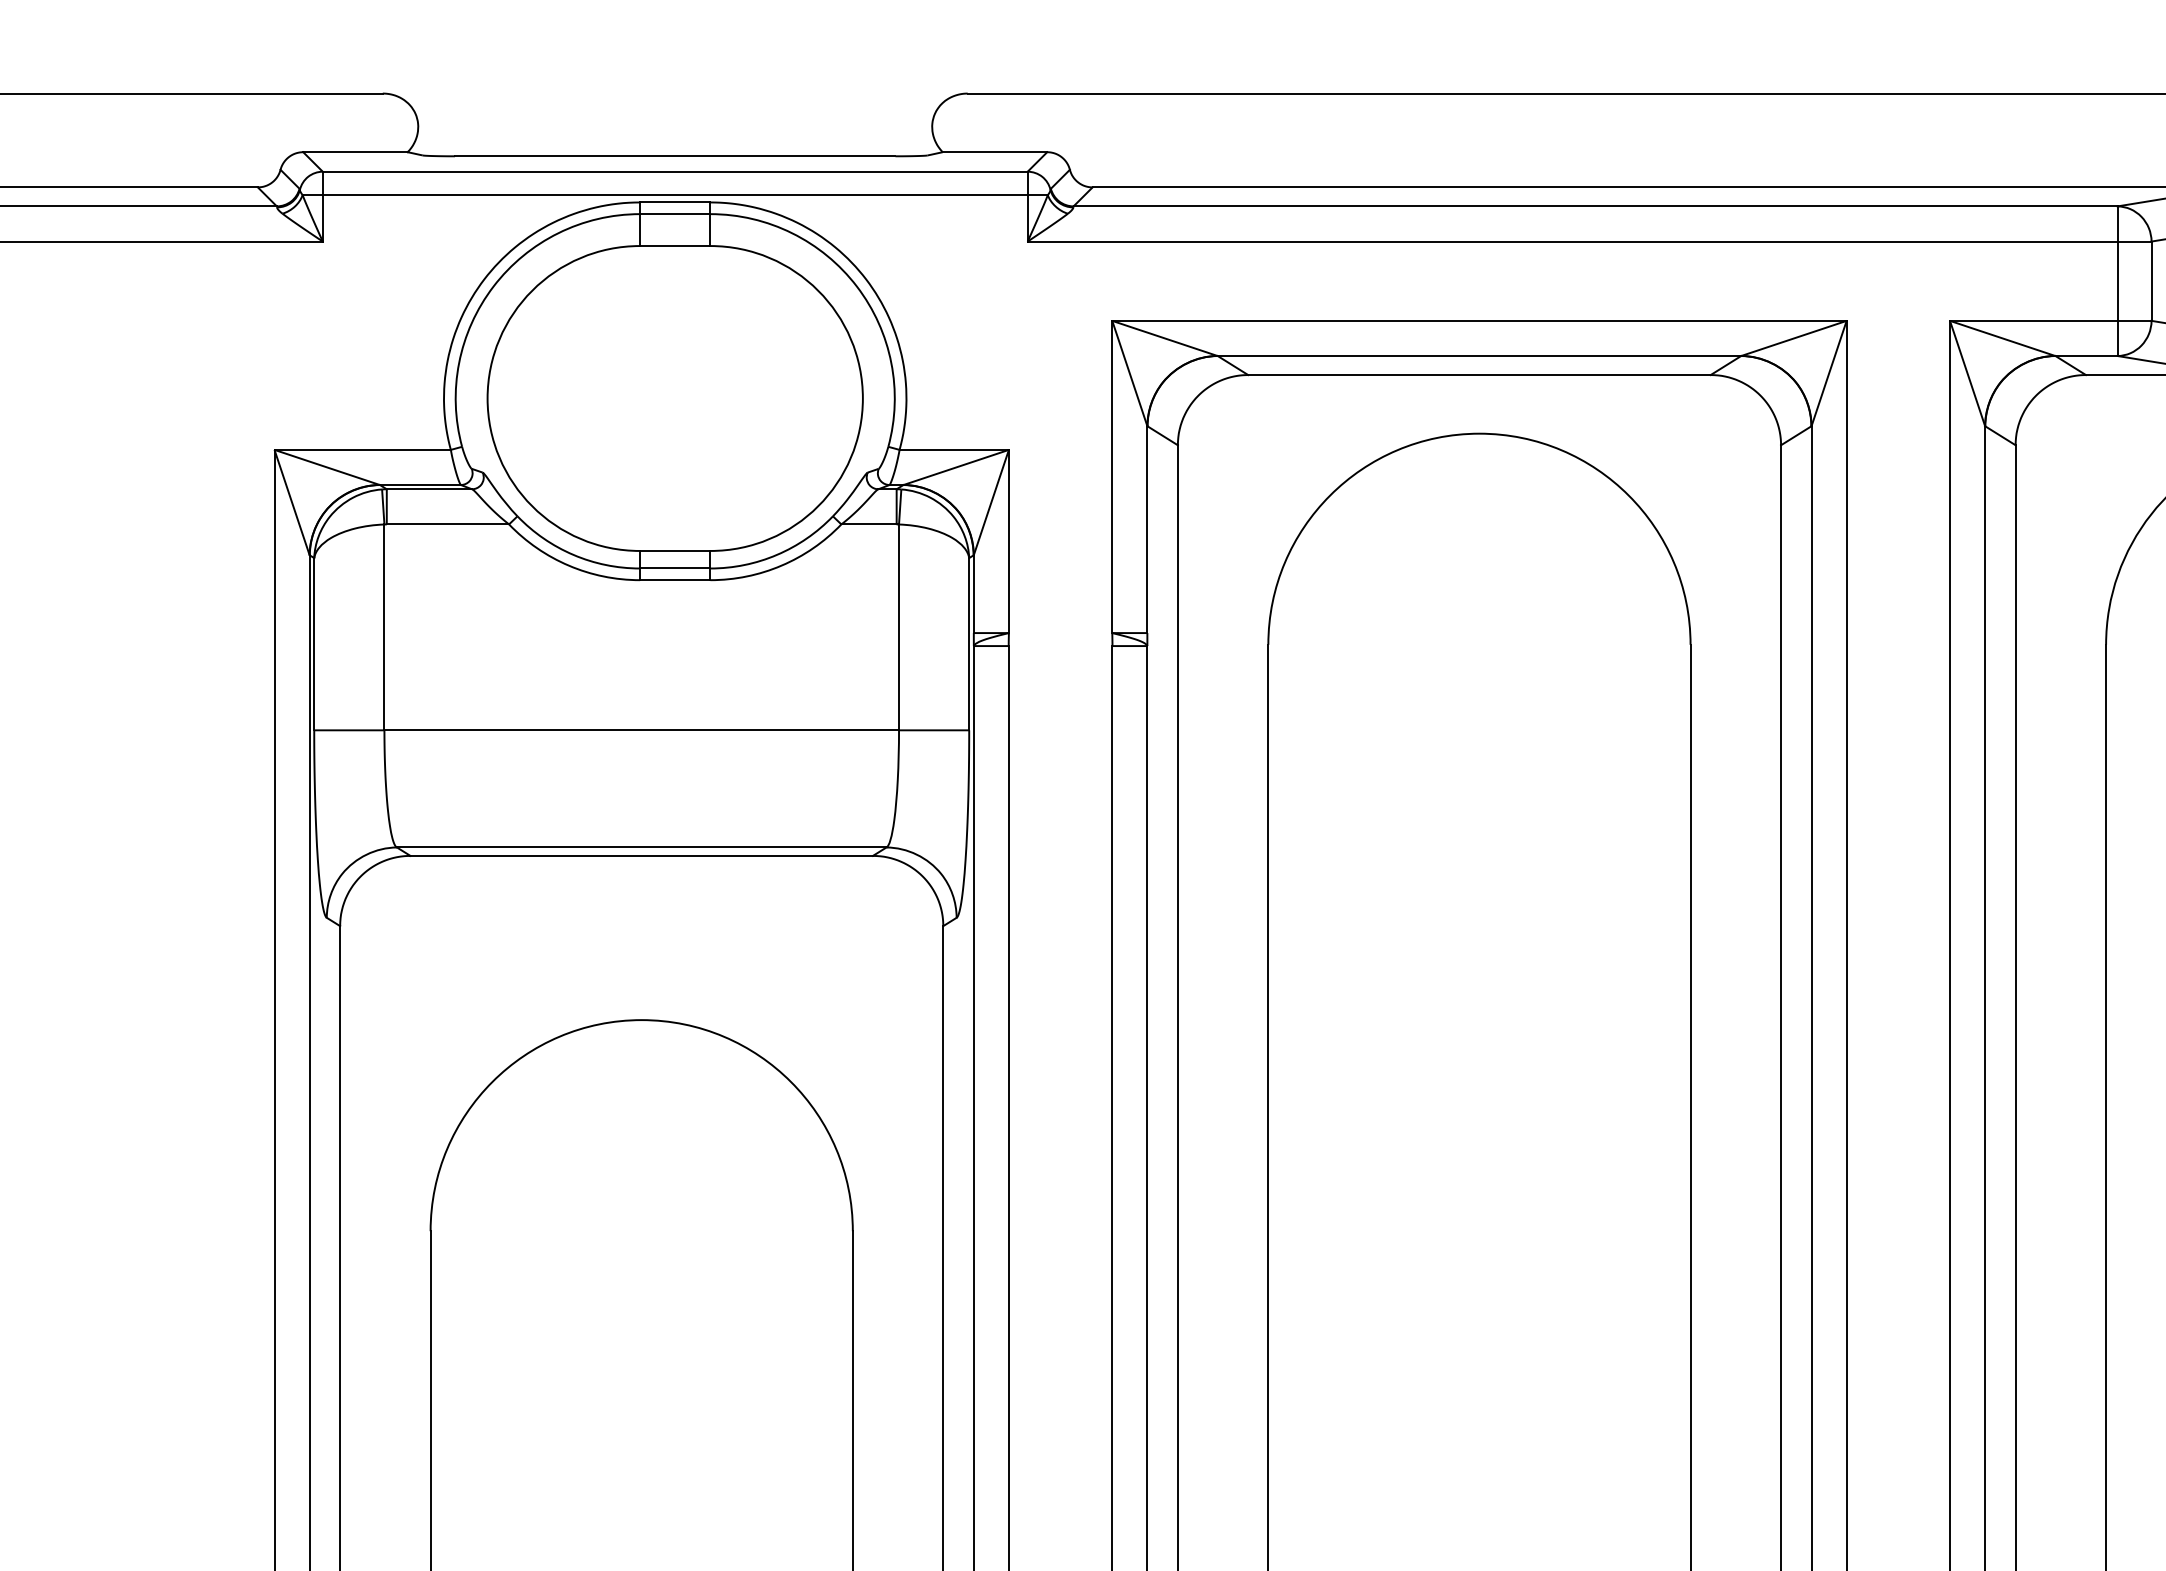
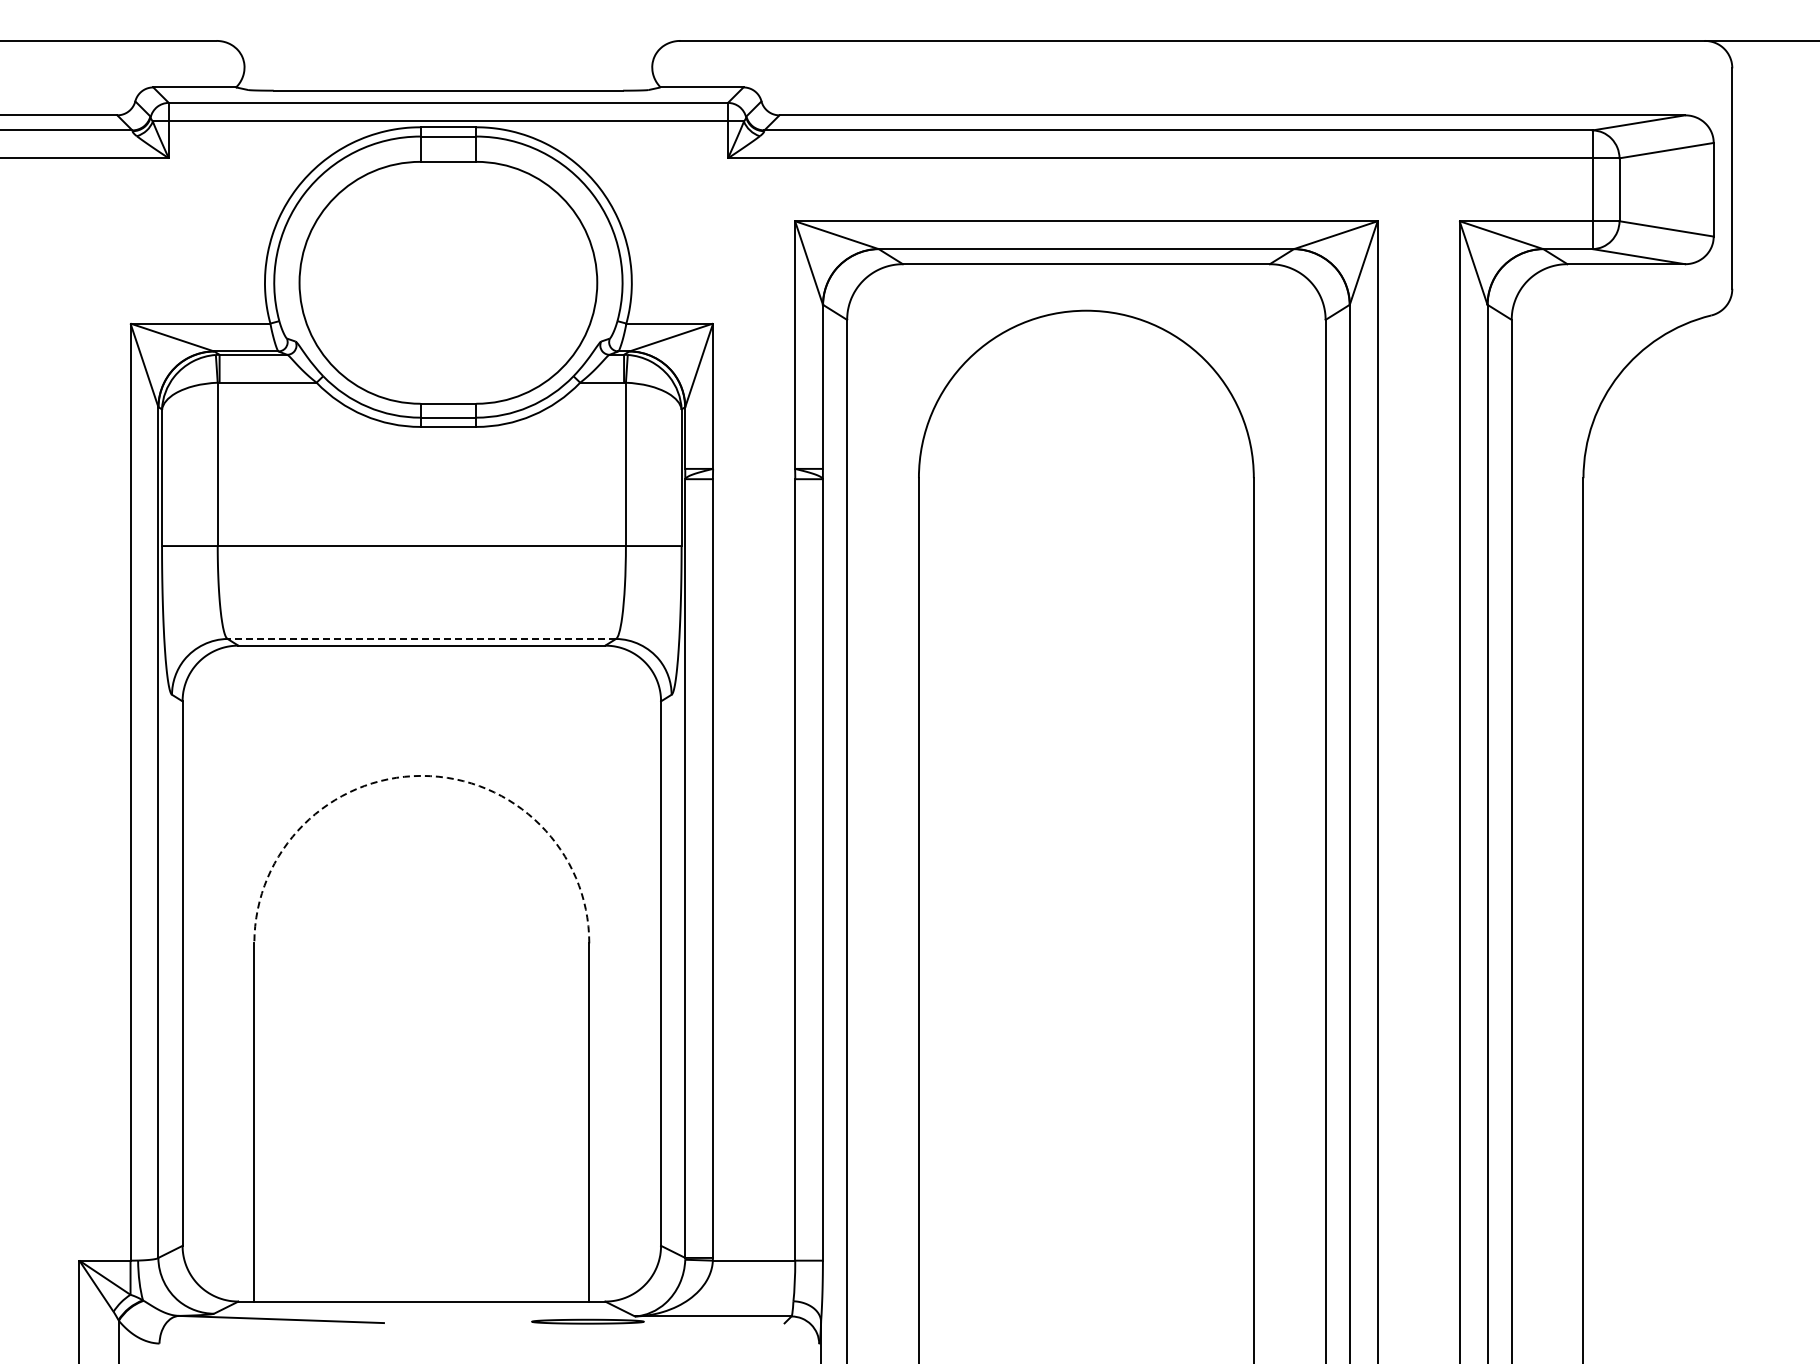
line: (641, 846) -> (421, 638), solid -> dashed
arc: (641, 1019) -> (421, 775), solid -> dashed

